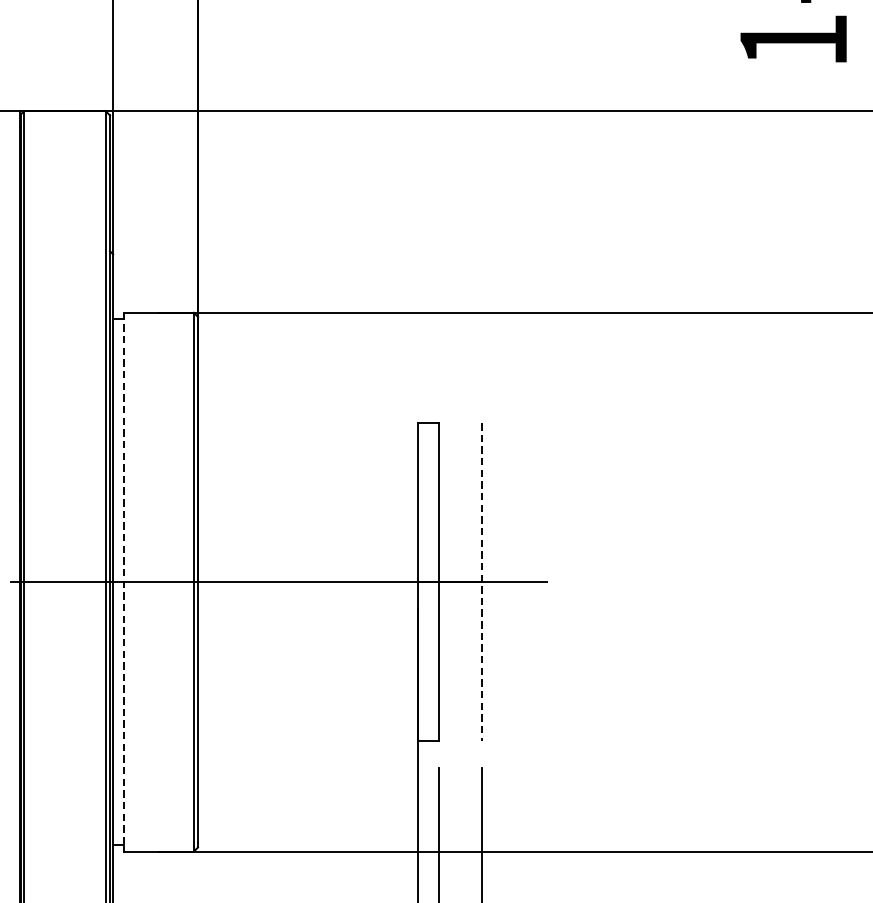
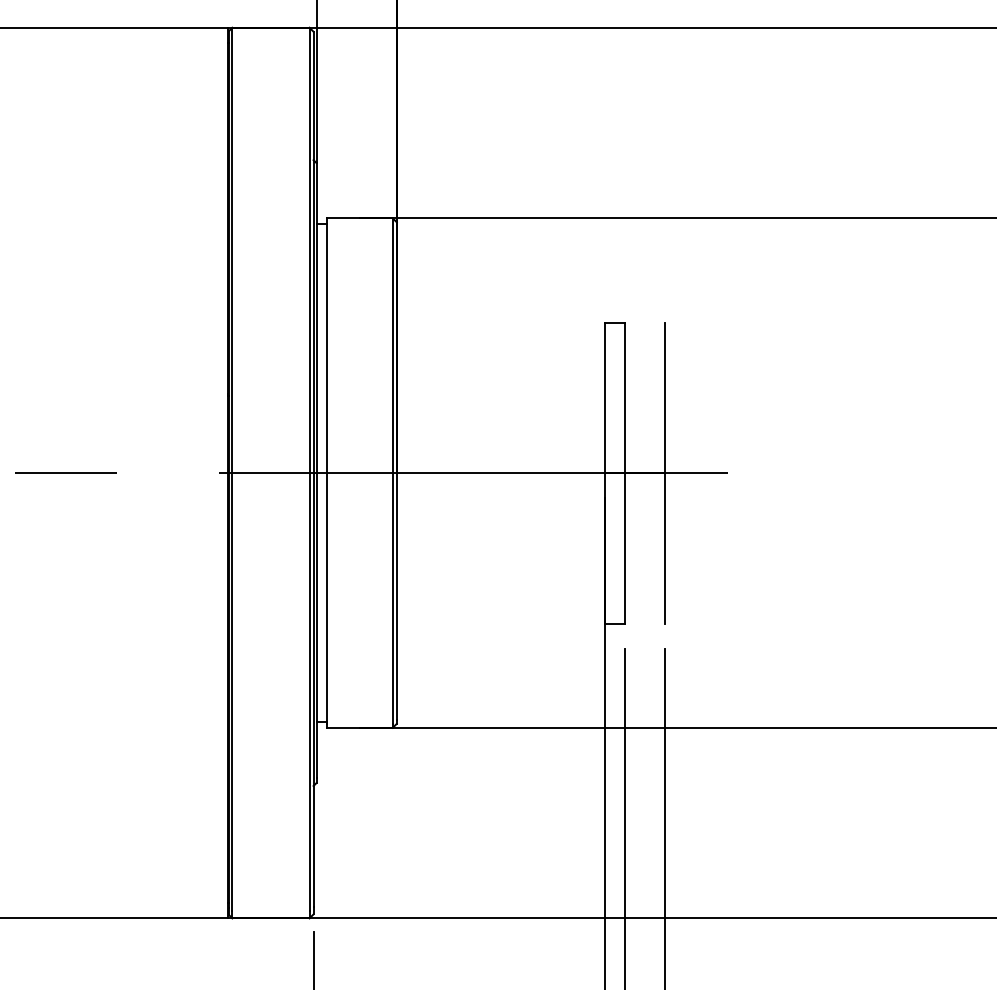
line: (123, 580) -> (326, 471), dashed -> solid
line: (482, 582) -> (665, 473), dashed -> solid

